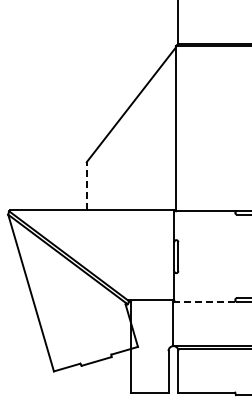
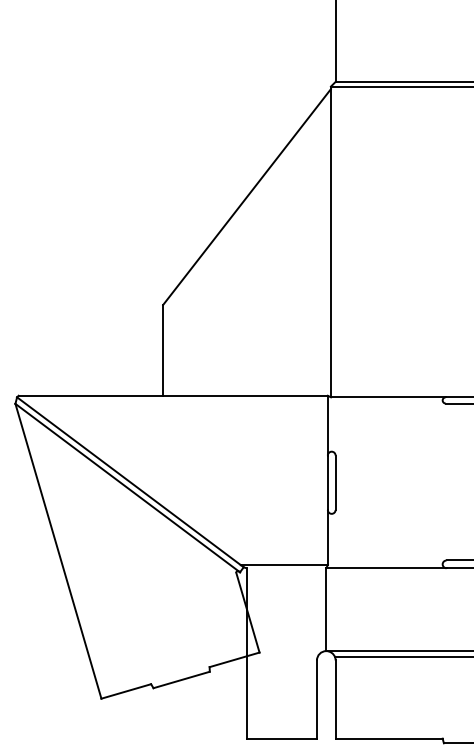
line: (86, 185) -> (162, 348), dashed -> solid
line: (205, 302) -> (386, 569), dashed -> solid

